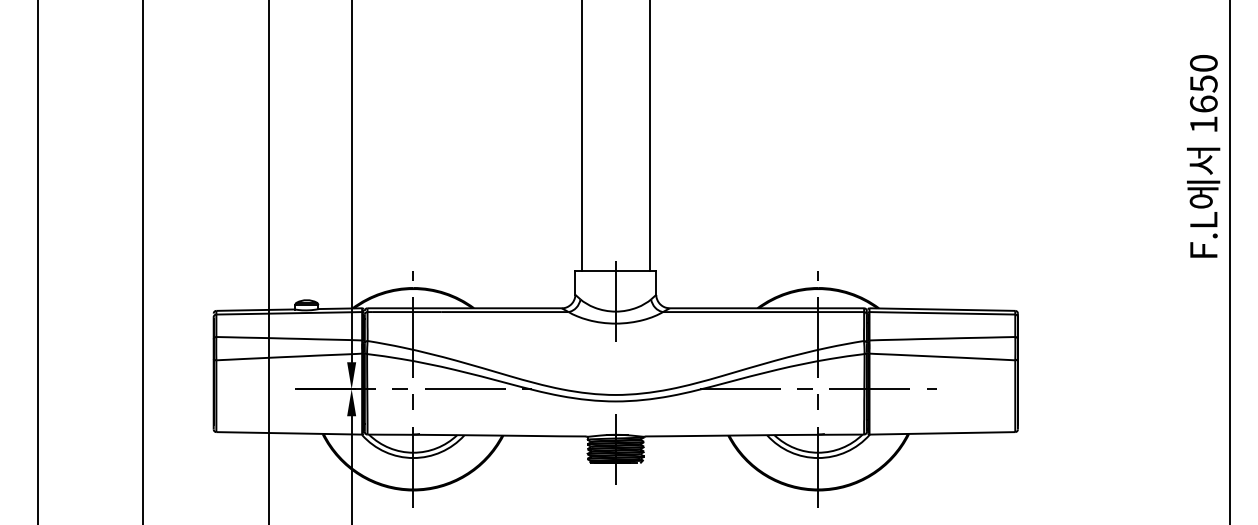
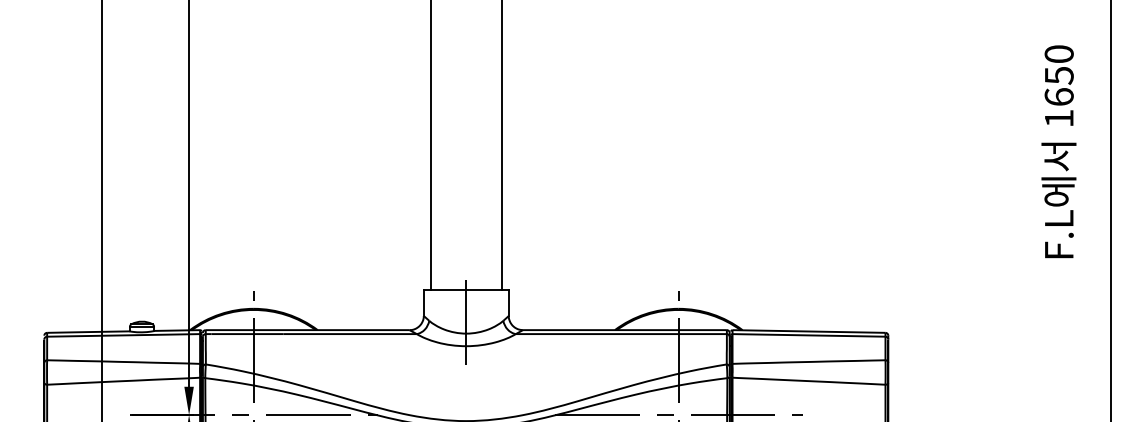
text: (1203, 156) -> (1058, 151), moved

